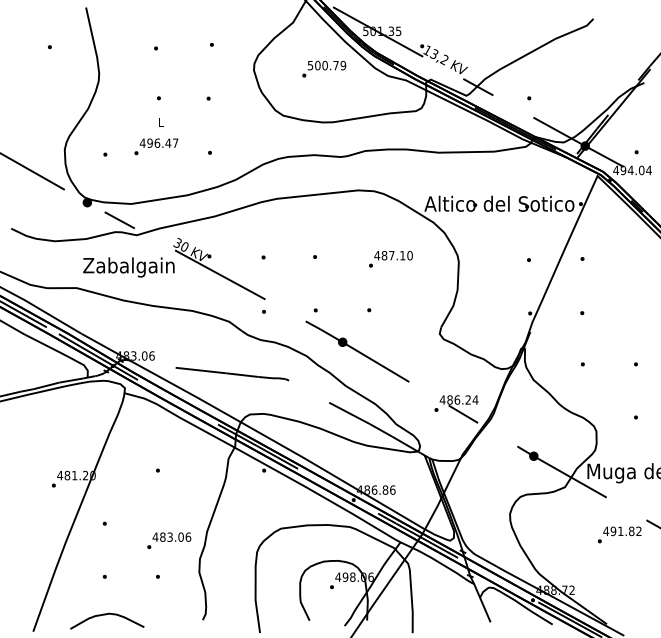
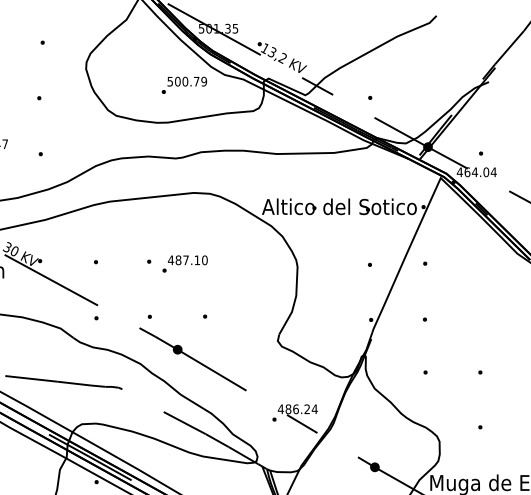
text: (324, 68) -> (184, 84), moved
text: (623, 170) -> (467, 172), 494.04 -> 464.04
text: (390, 259) -> (184, 264), moved

